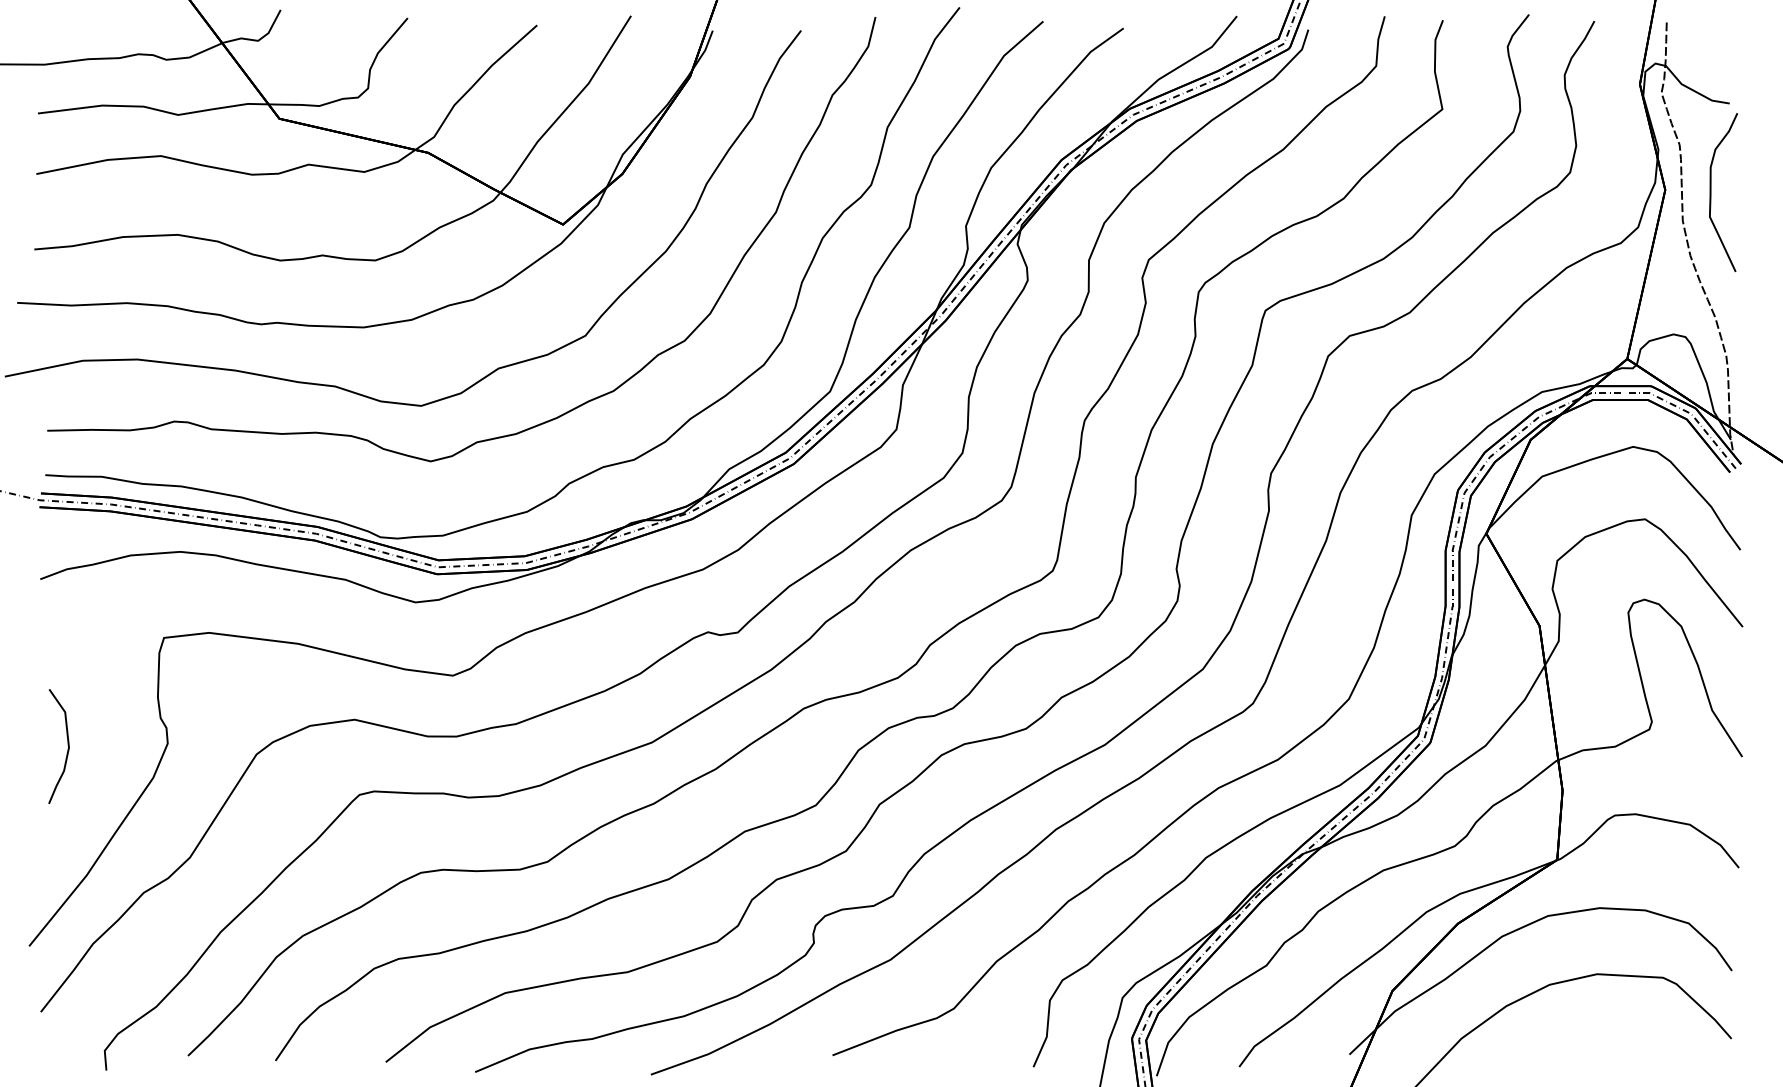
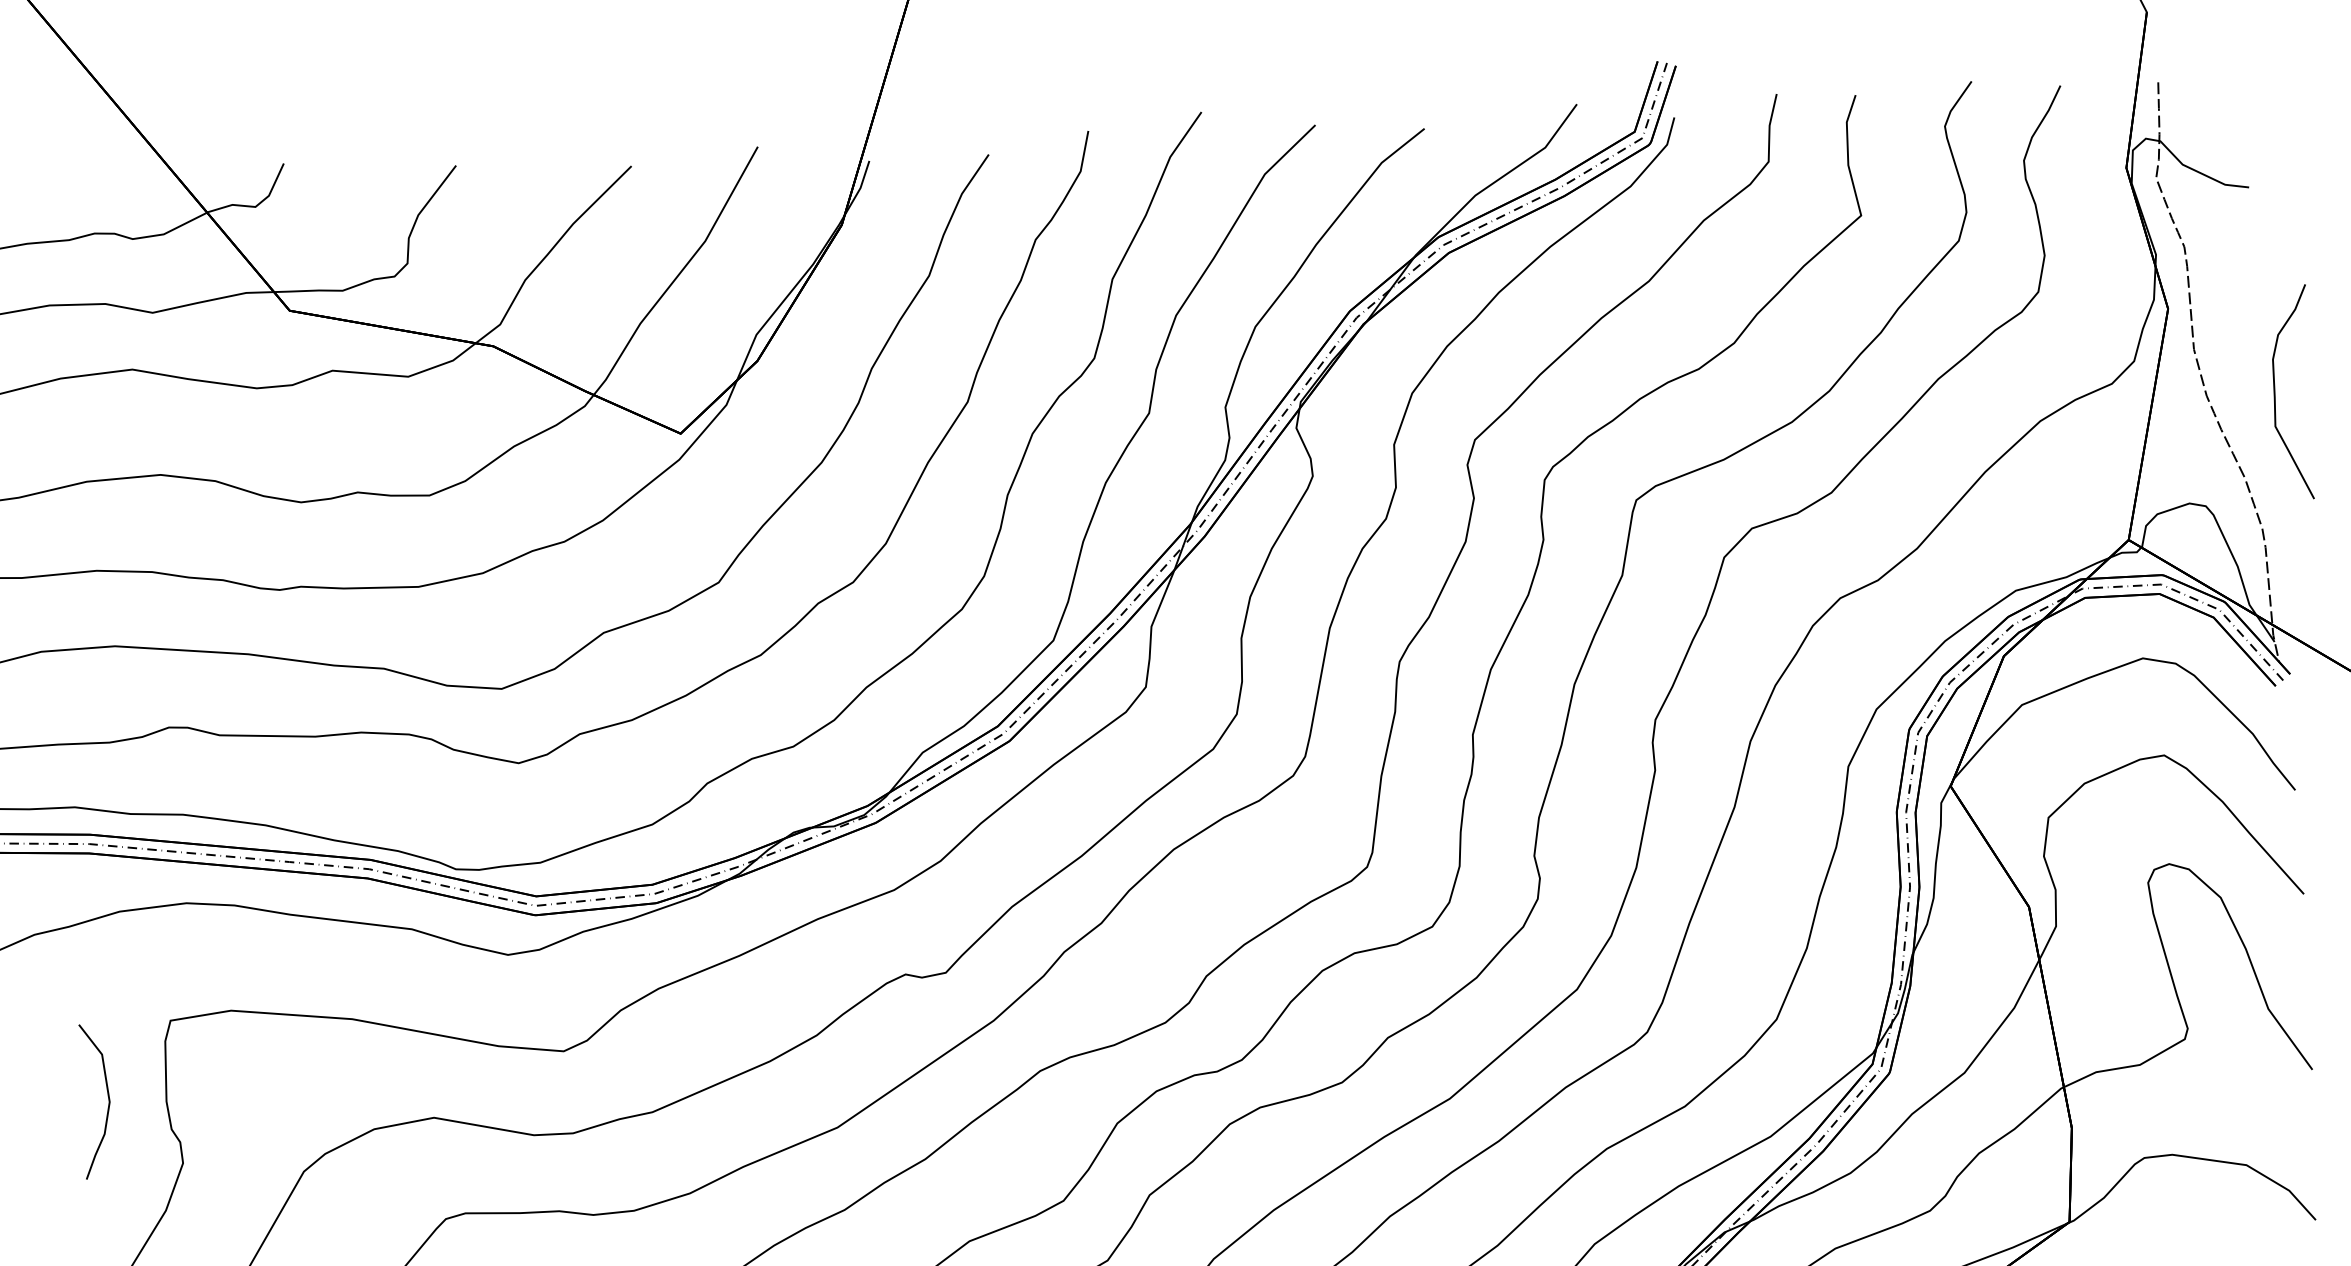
curve: (1711, 192) -> (2275, 393), moved
curve: (67, 745) -> (107, 1099), moved

